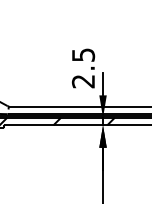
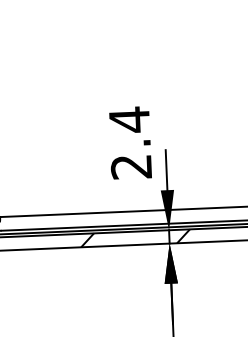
text: (83, 54) -> (129, 118), 2.5 -> 2.4

